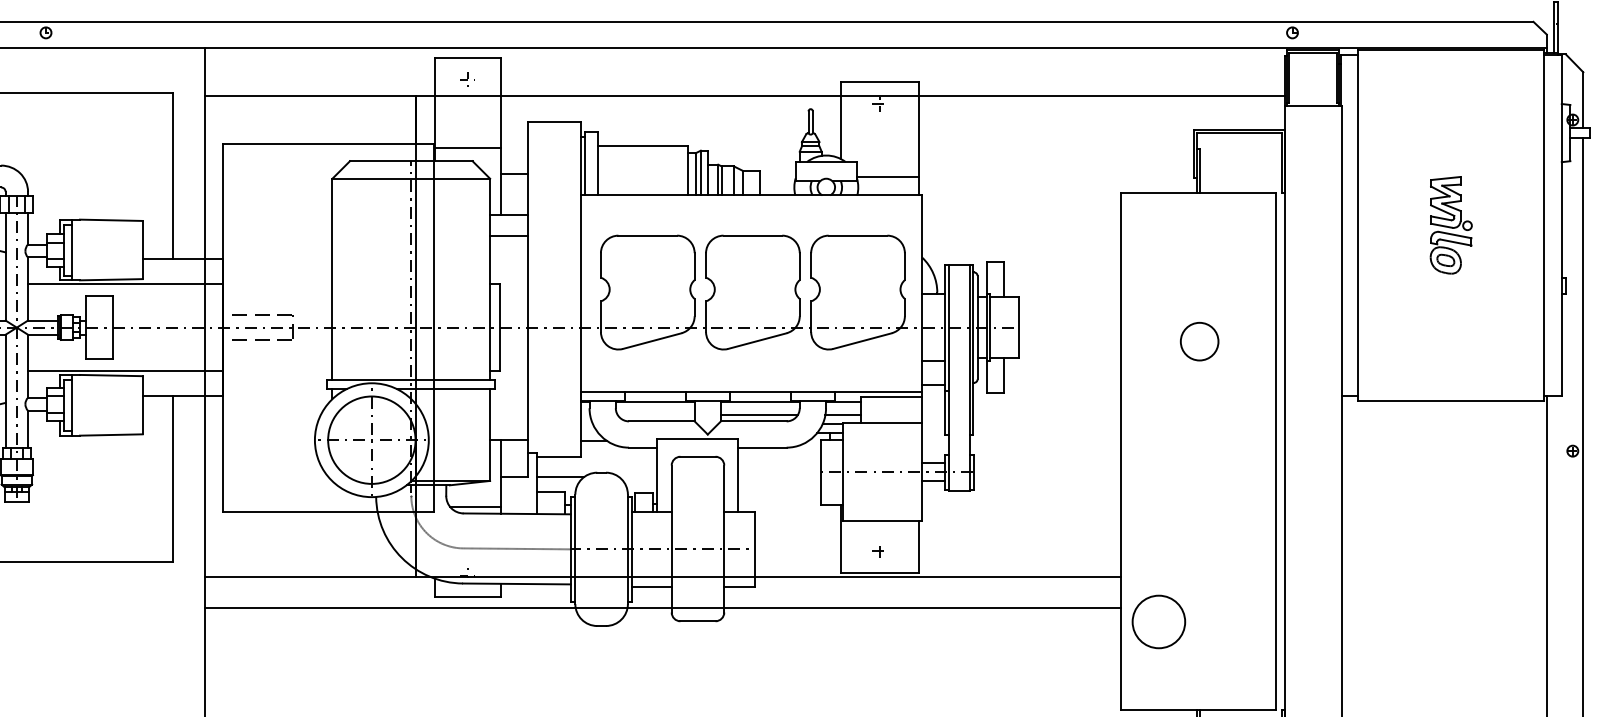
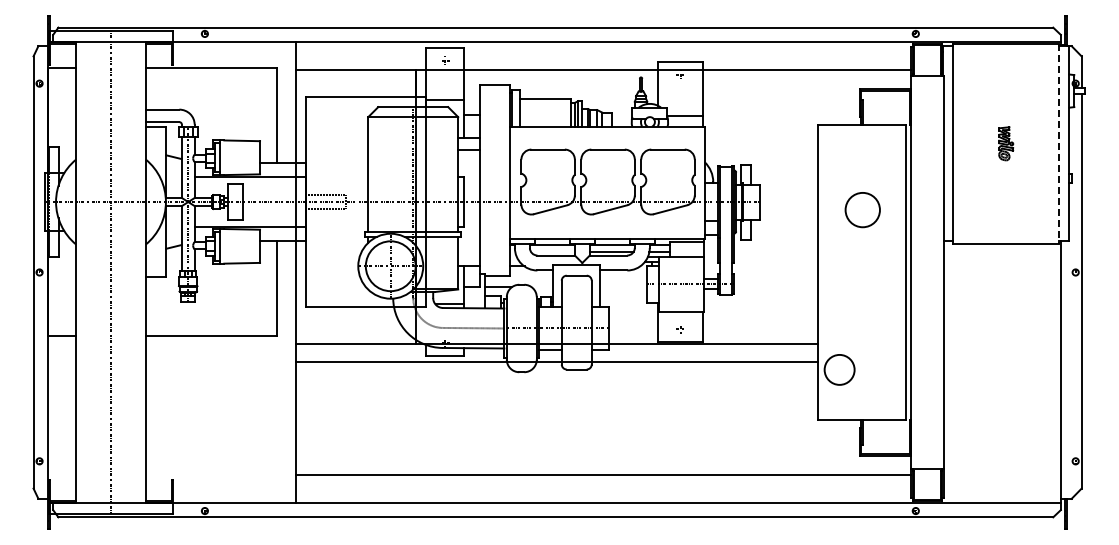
part: (1449, 224) -> (1005, 143), size x0.6
line: (1544, 224) -> (1059, 143), solid -> dashed
circle: (1199, 340) -> (862, 209), size x1.6

